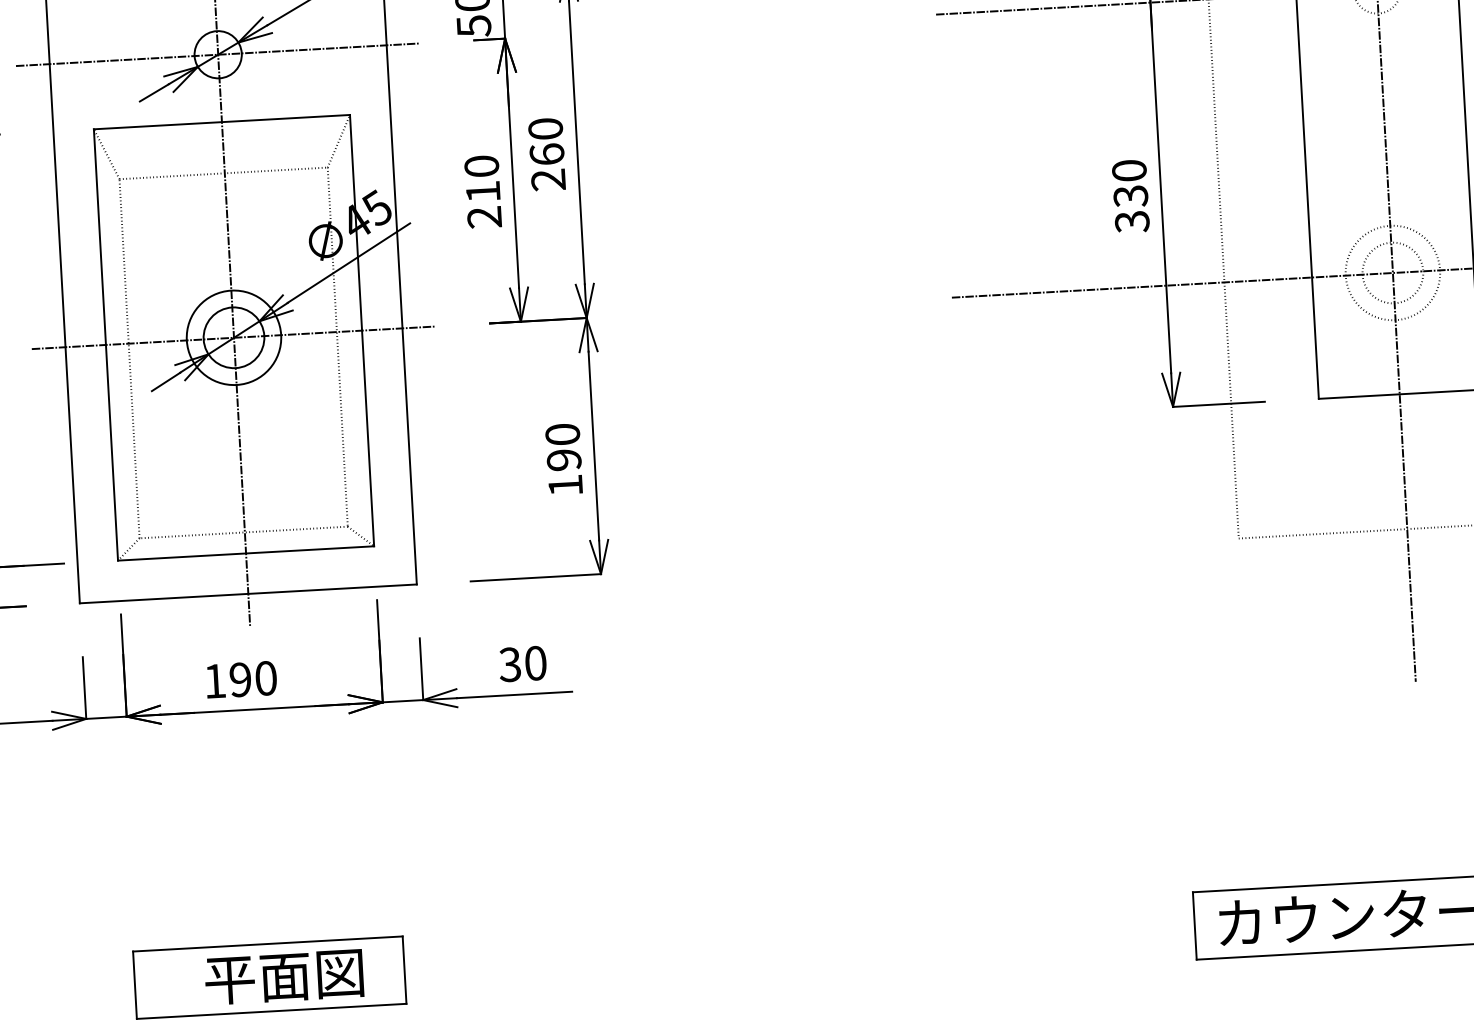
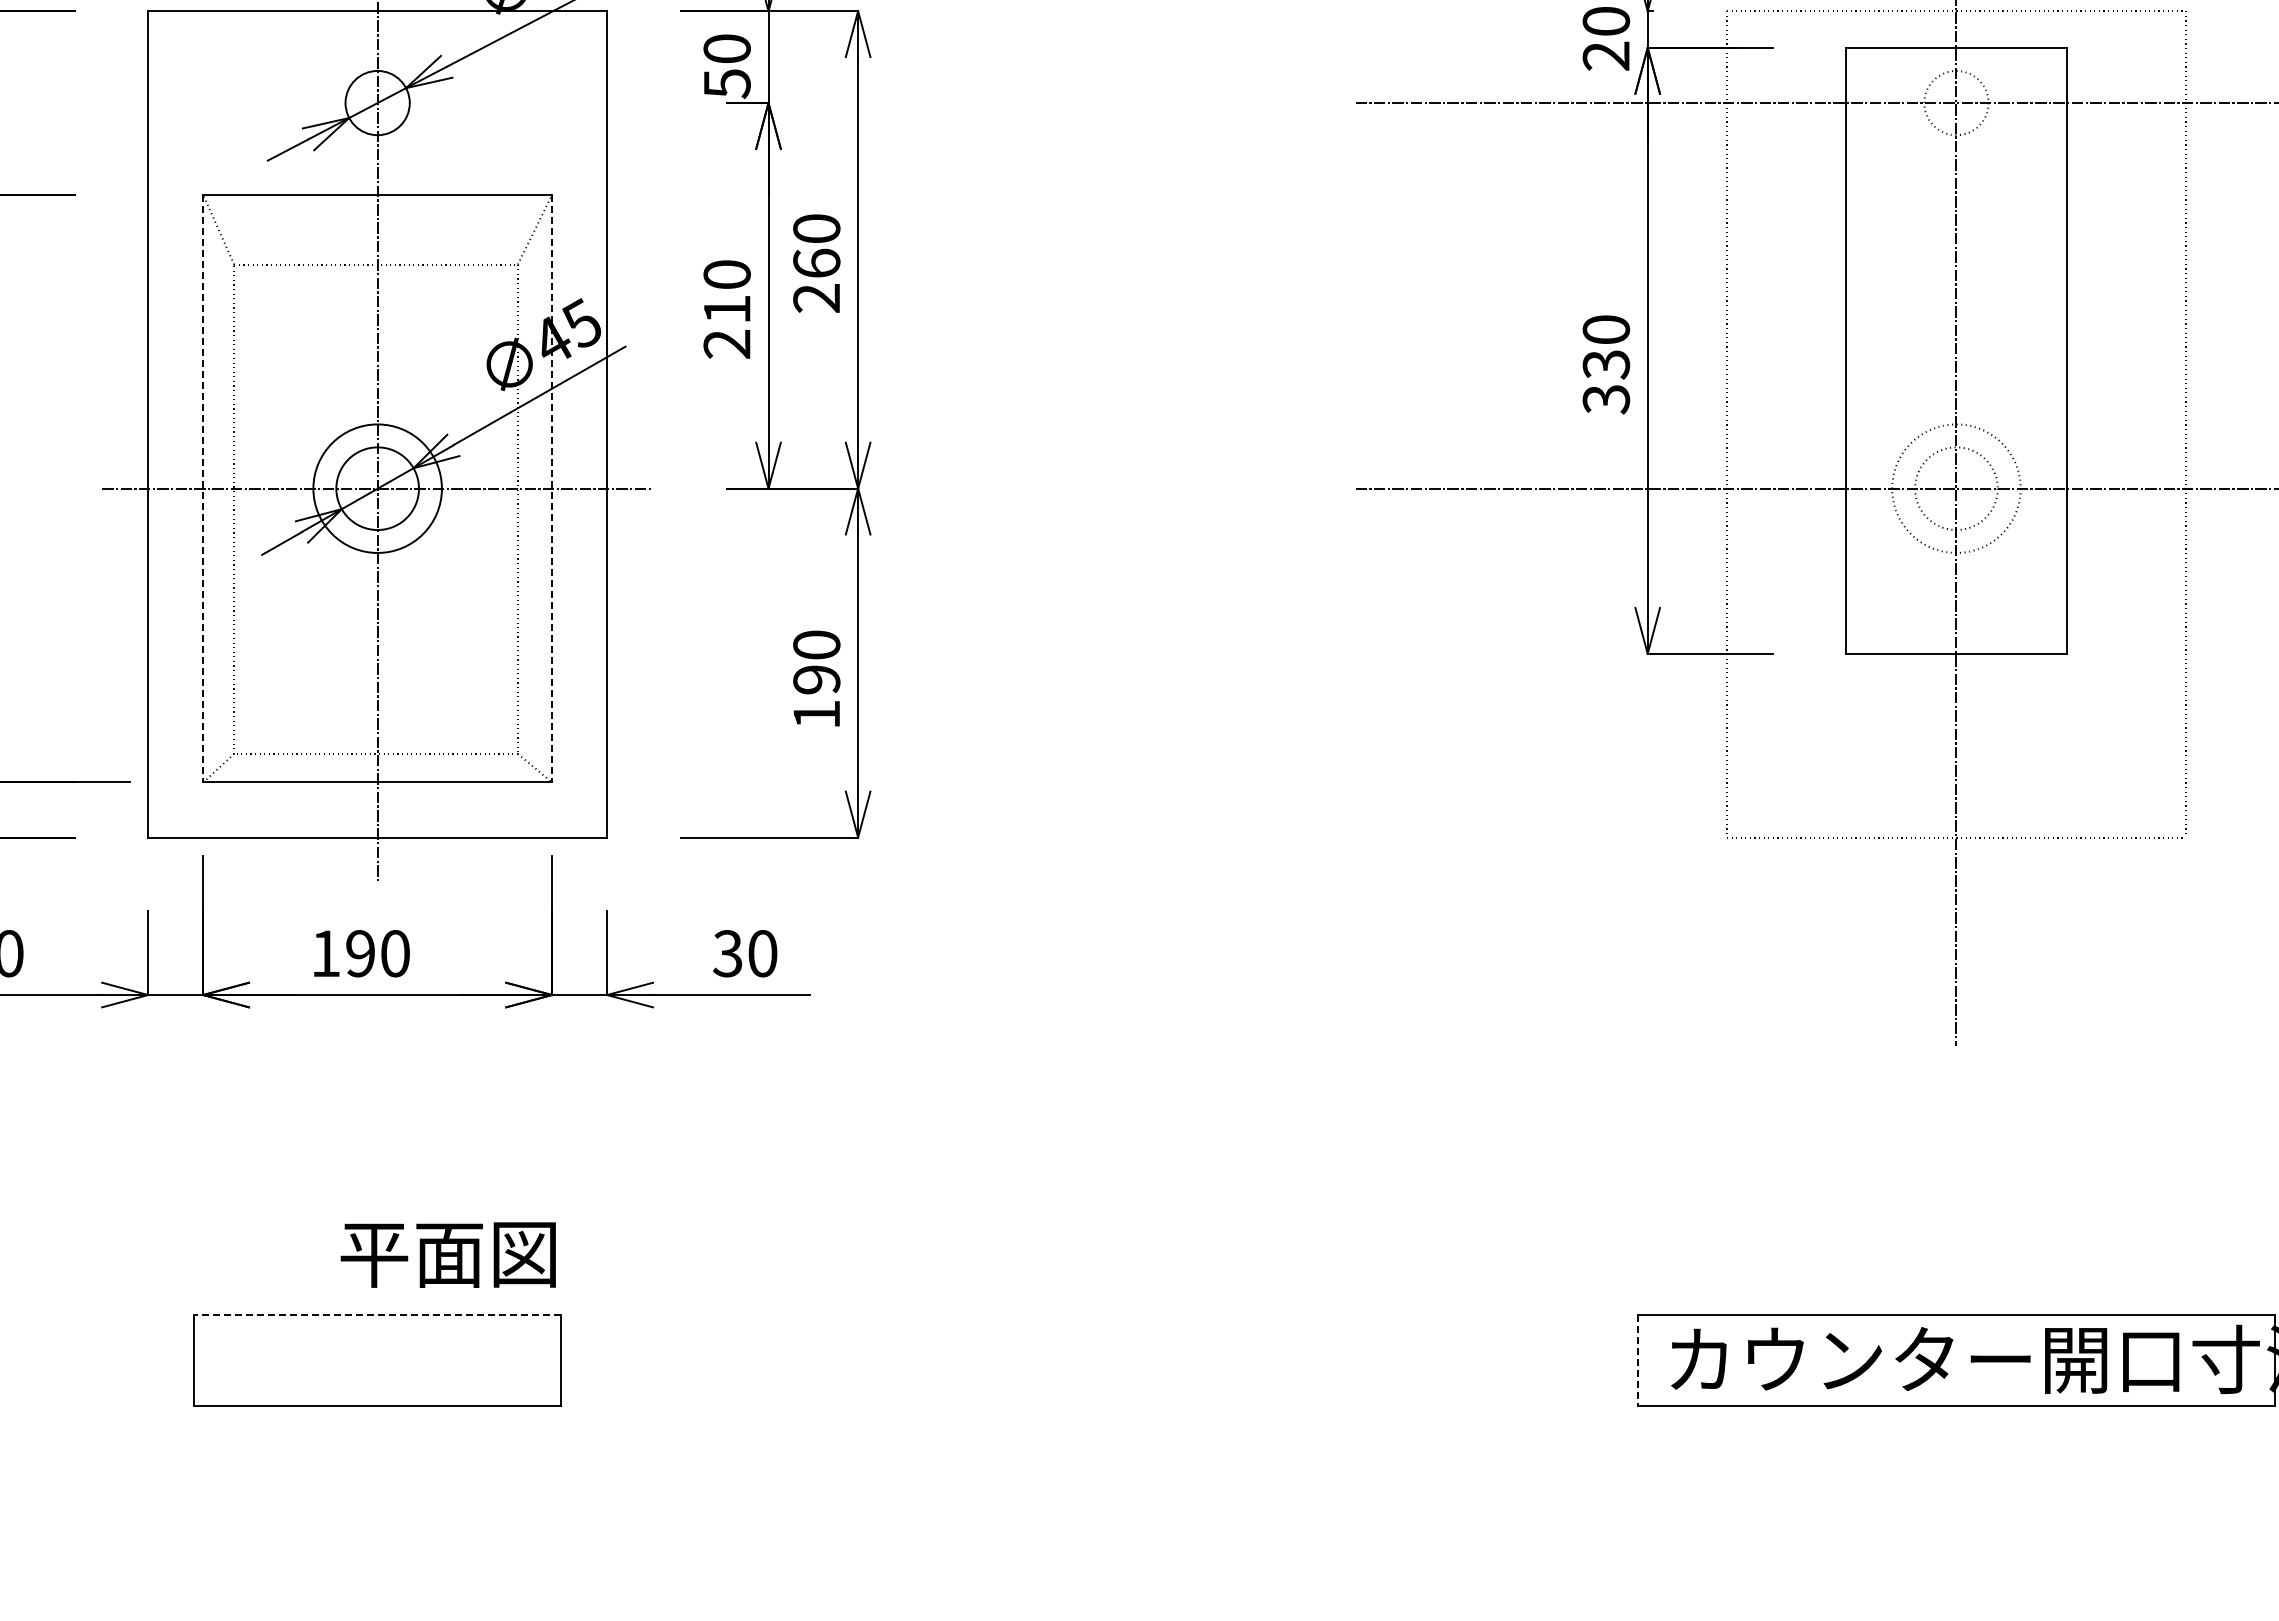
line: (218, 55) -> (377, 103), removed
line: (362, 330) -> (552, 488), solid -> dashed
line: (106, 344) -> (203, 488), solid -> dashed
line: (1194, 926) -> (1637, 1360), solid -> dashed
line: (267, 943) -> (377, 1314), solid -> dashed
text: (283, 976) -> (447, 1254), moved

